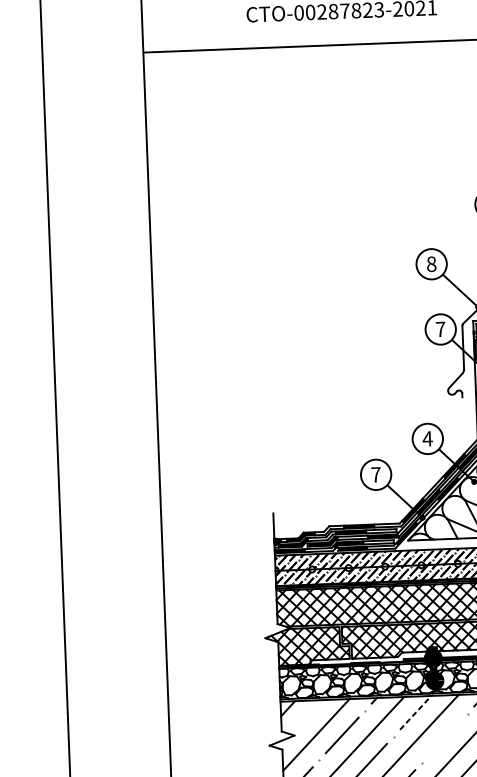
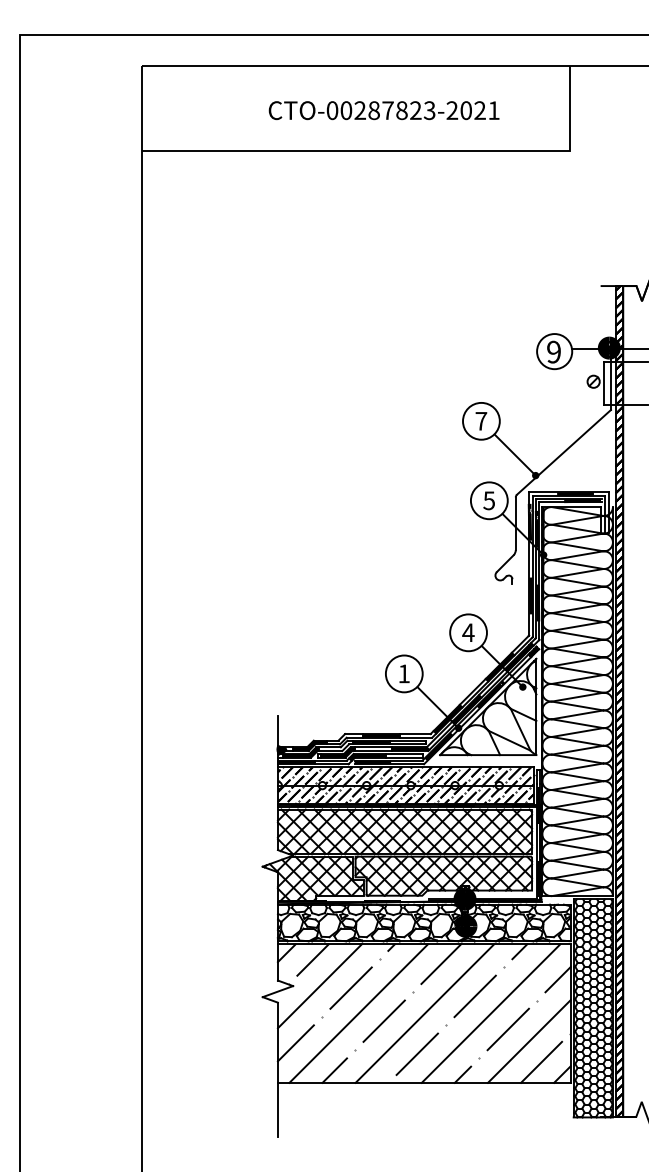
text: (431, 263) -> (481, 420), 8 -> 7
text: (440, 329) -> (489, 500), 7 -> 5
text: (376, 474) -> (404, 673), 7 -> 1
line: (309, 713) -> (312, 959), added
line: (415, 713) -> (441, 964), dashed -> solid
line: (444, 738) -> (474, 996), added

